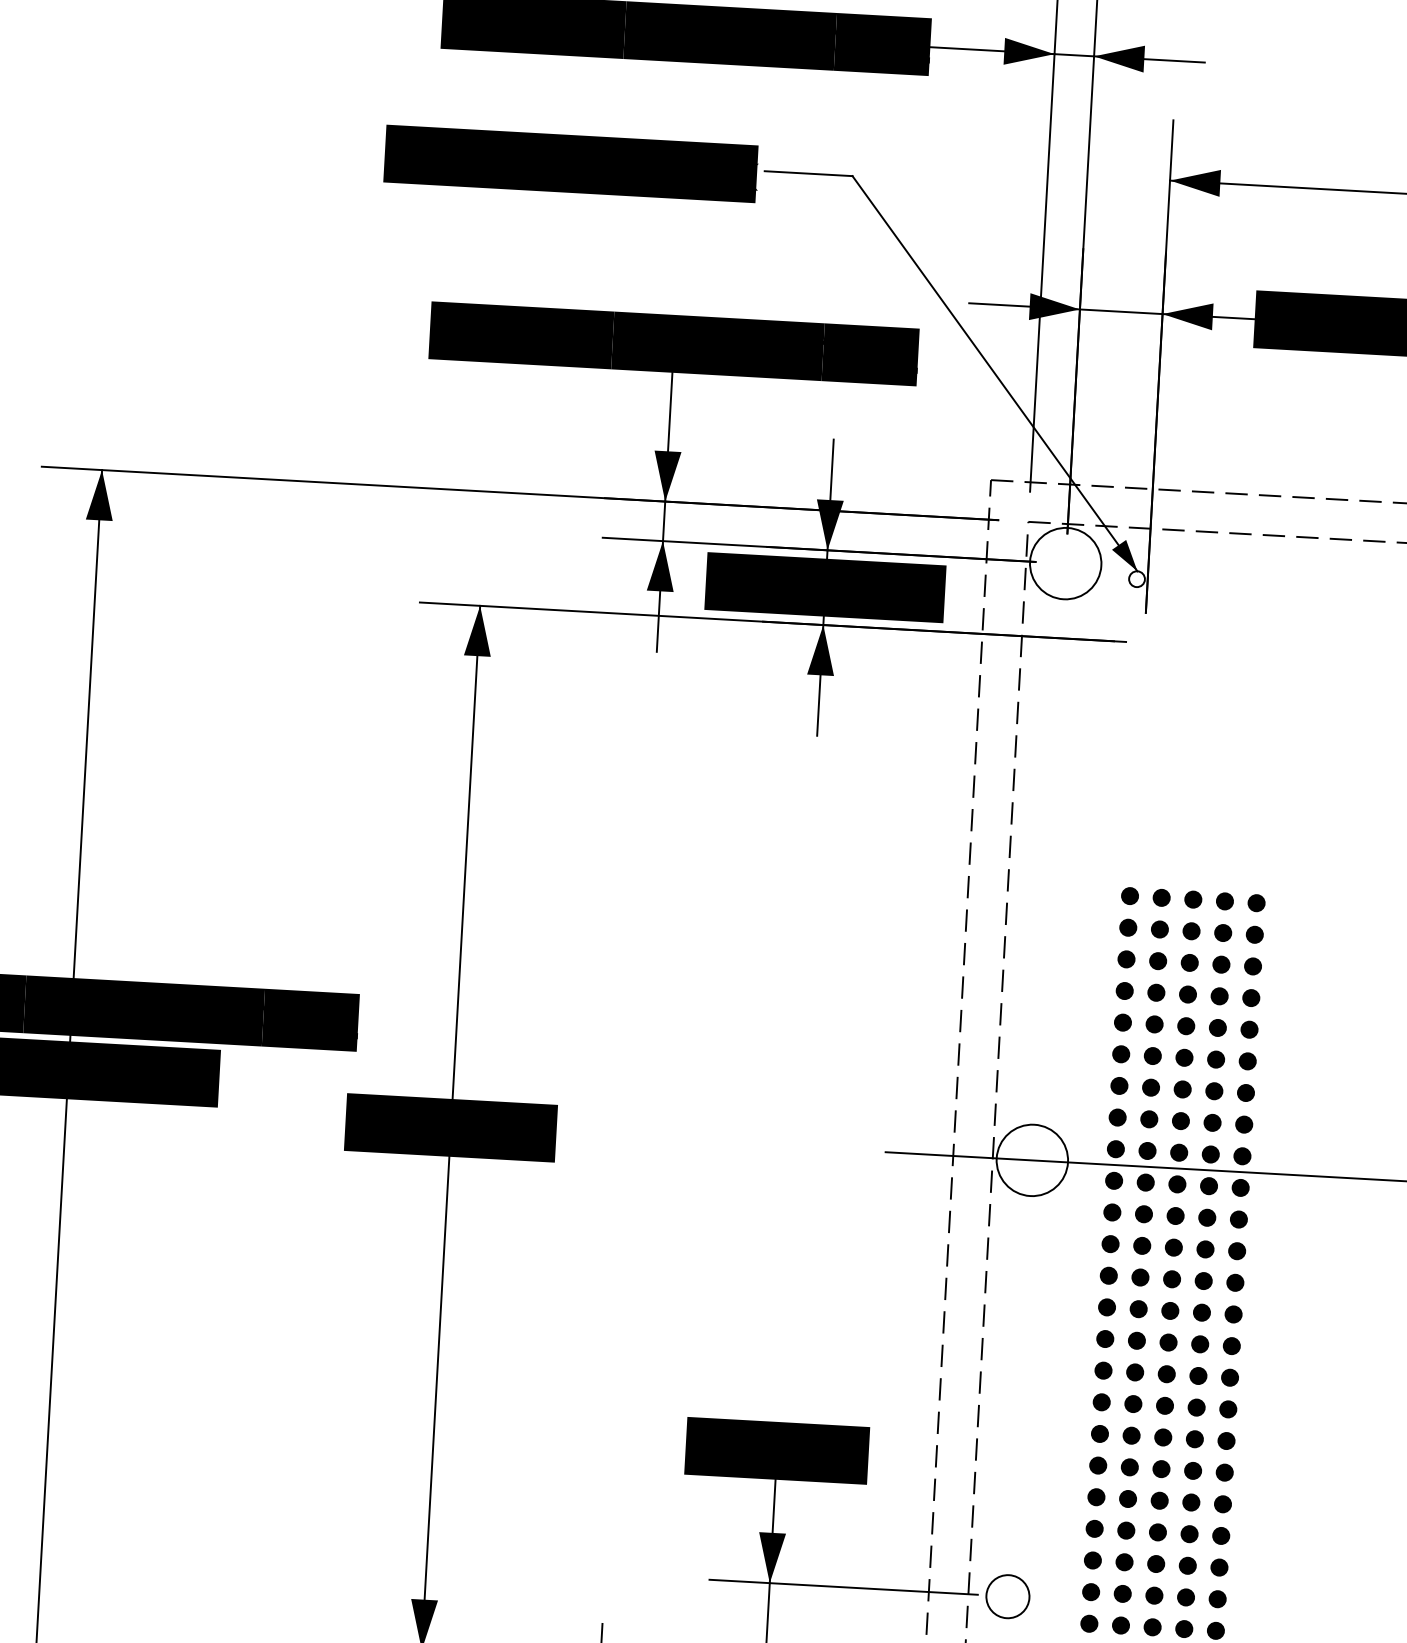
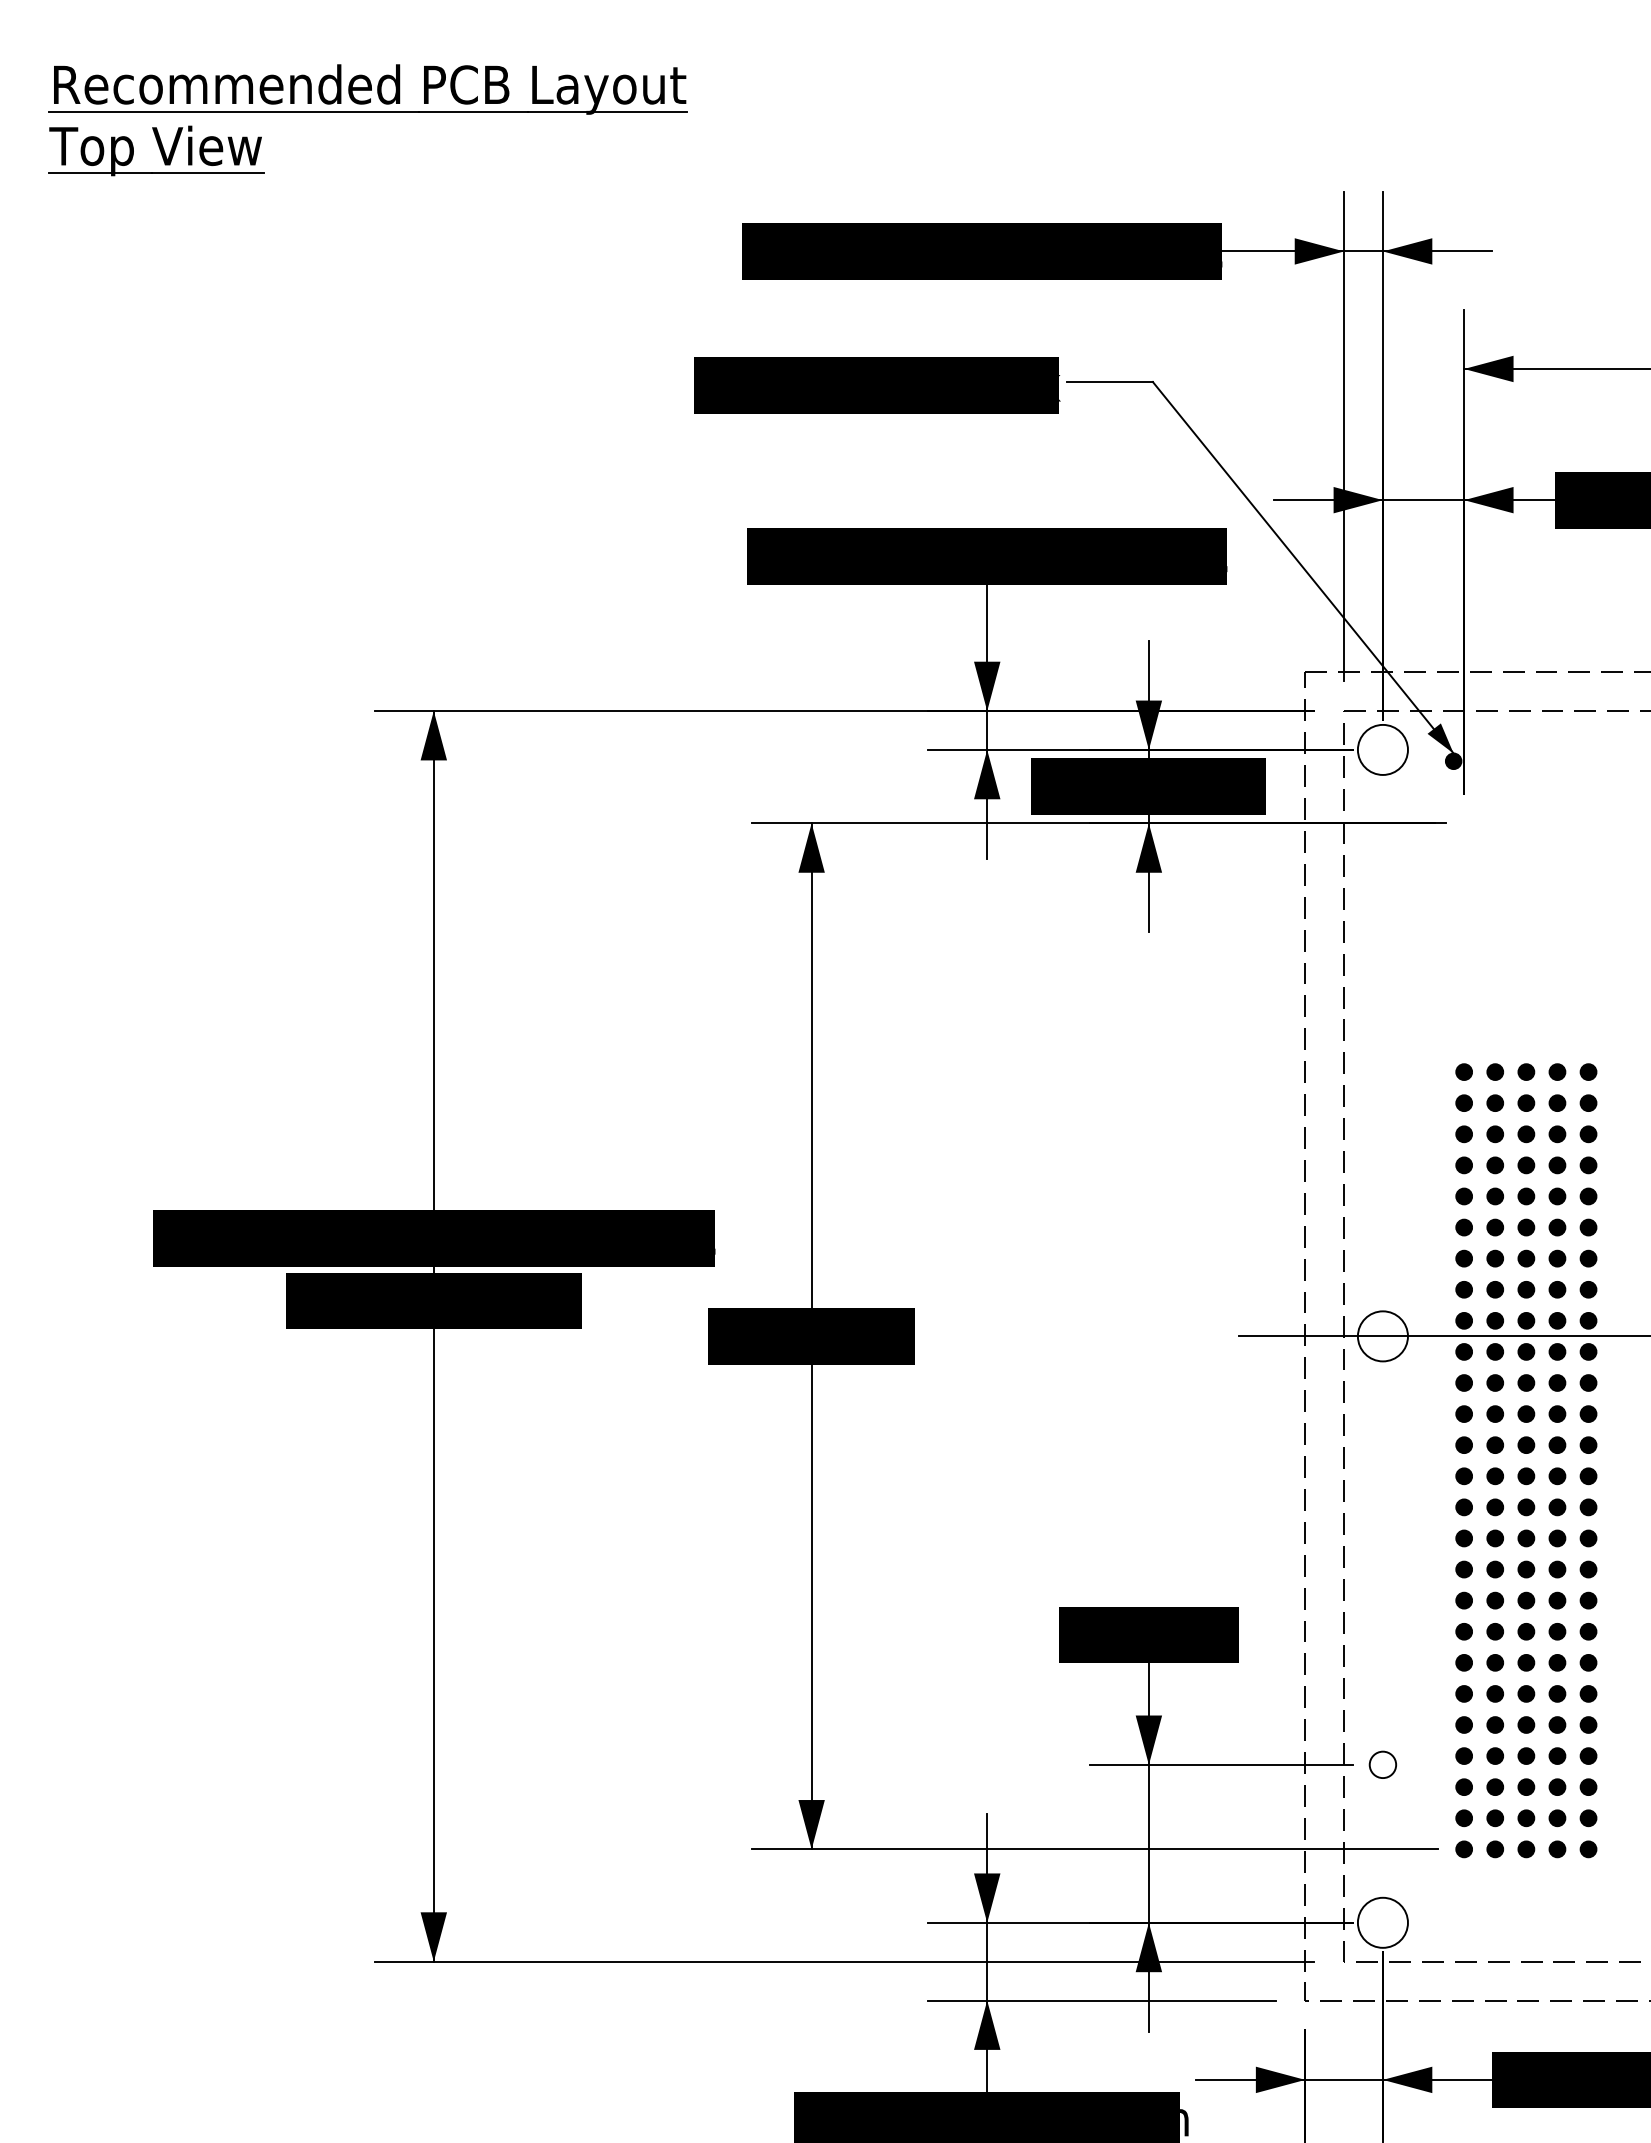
circle: (1065, 563) -> (1382, 749), size x0.71
fill: (1136, 579) -> (1453, 761), added
circle: (1031, 1160) -> (1382, 1336), size x0.71
circle: (1007, 1596) -> (1382, 1764), size x0.62

